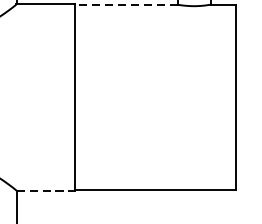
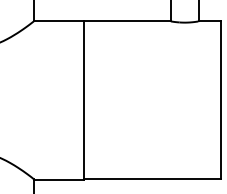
line: (126, 4) -> (127, 21), dashed -> solid
line: (45, 190) -> (58, 179), dashed -> solid

